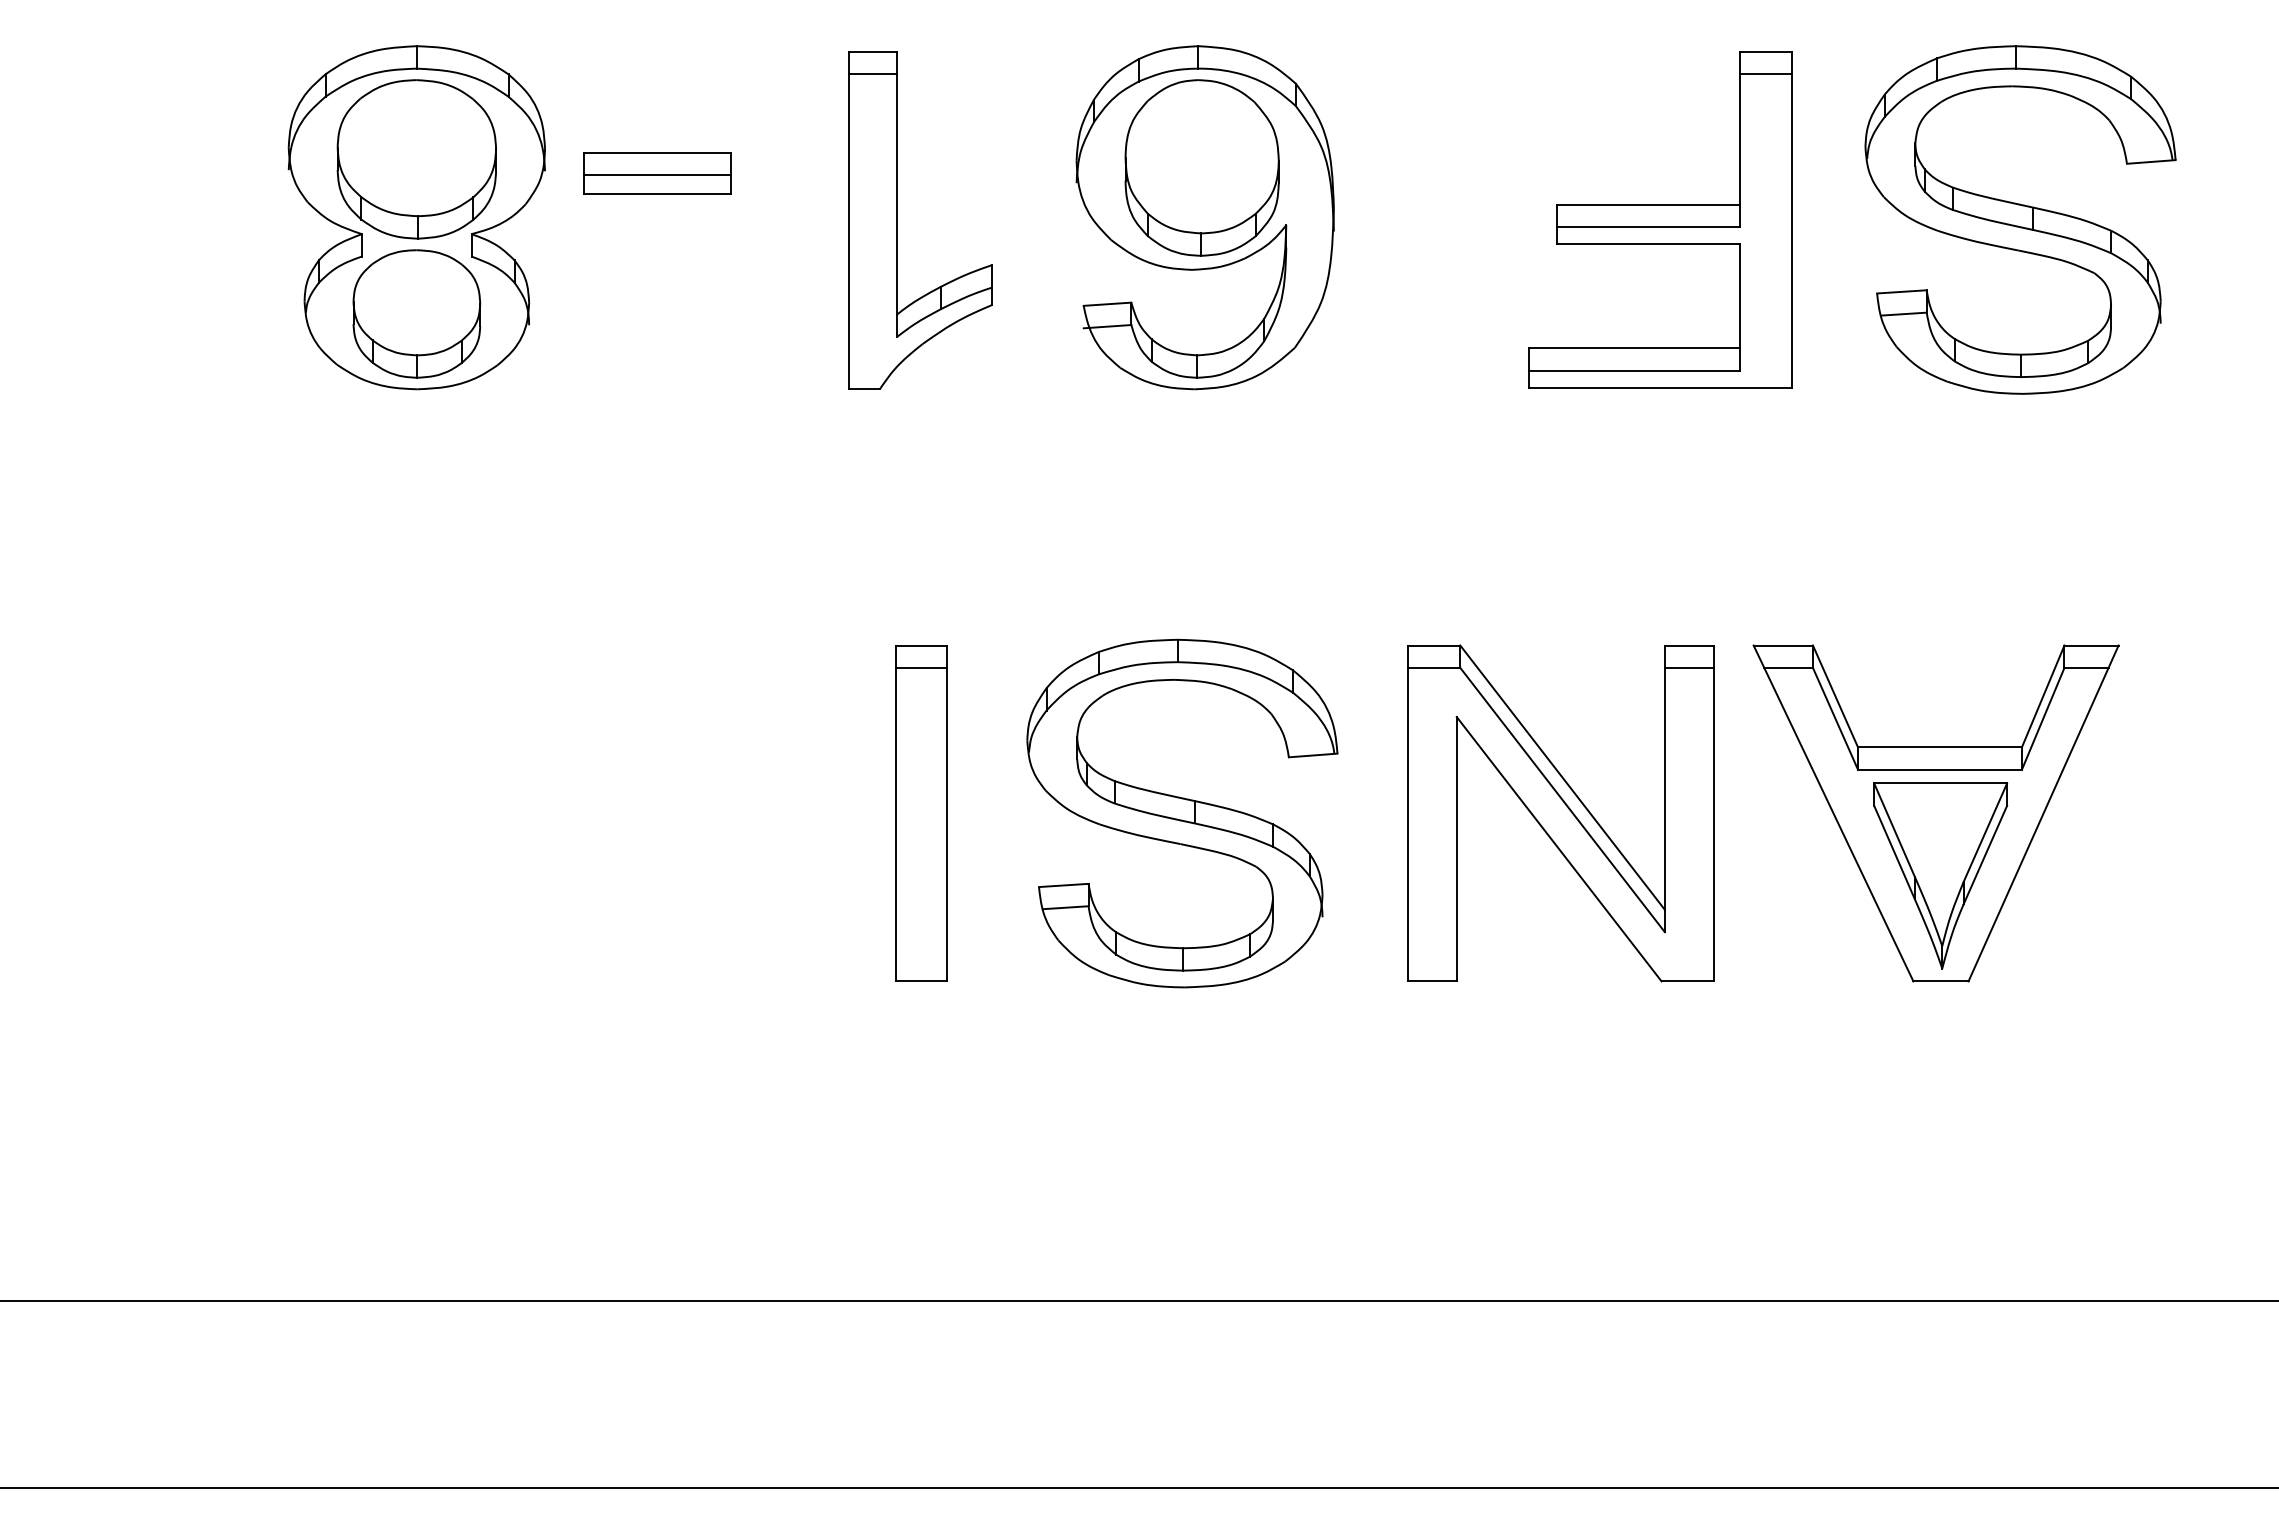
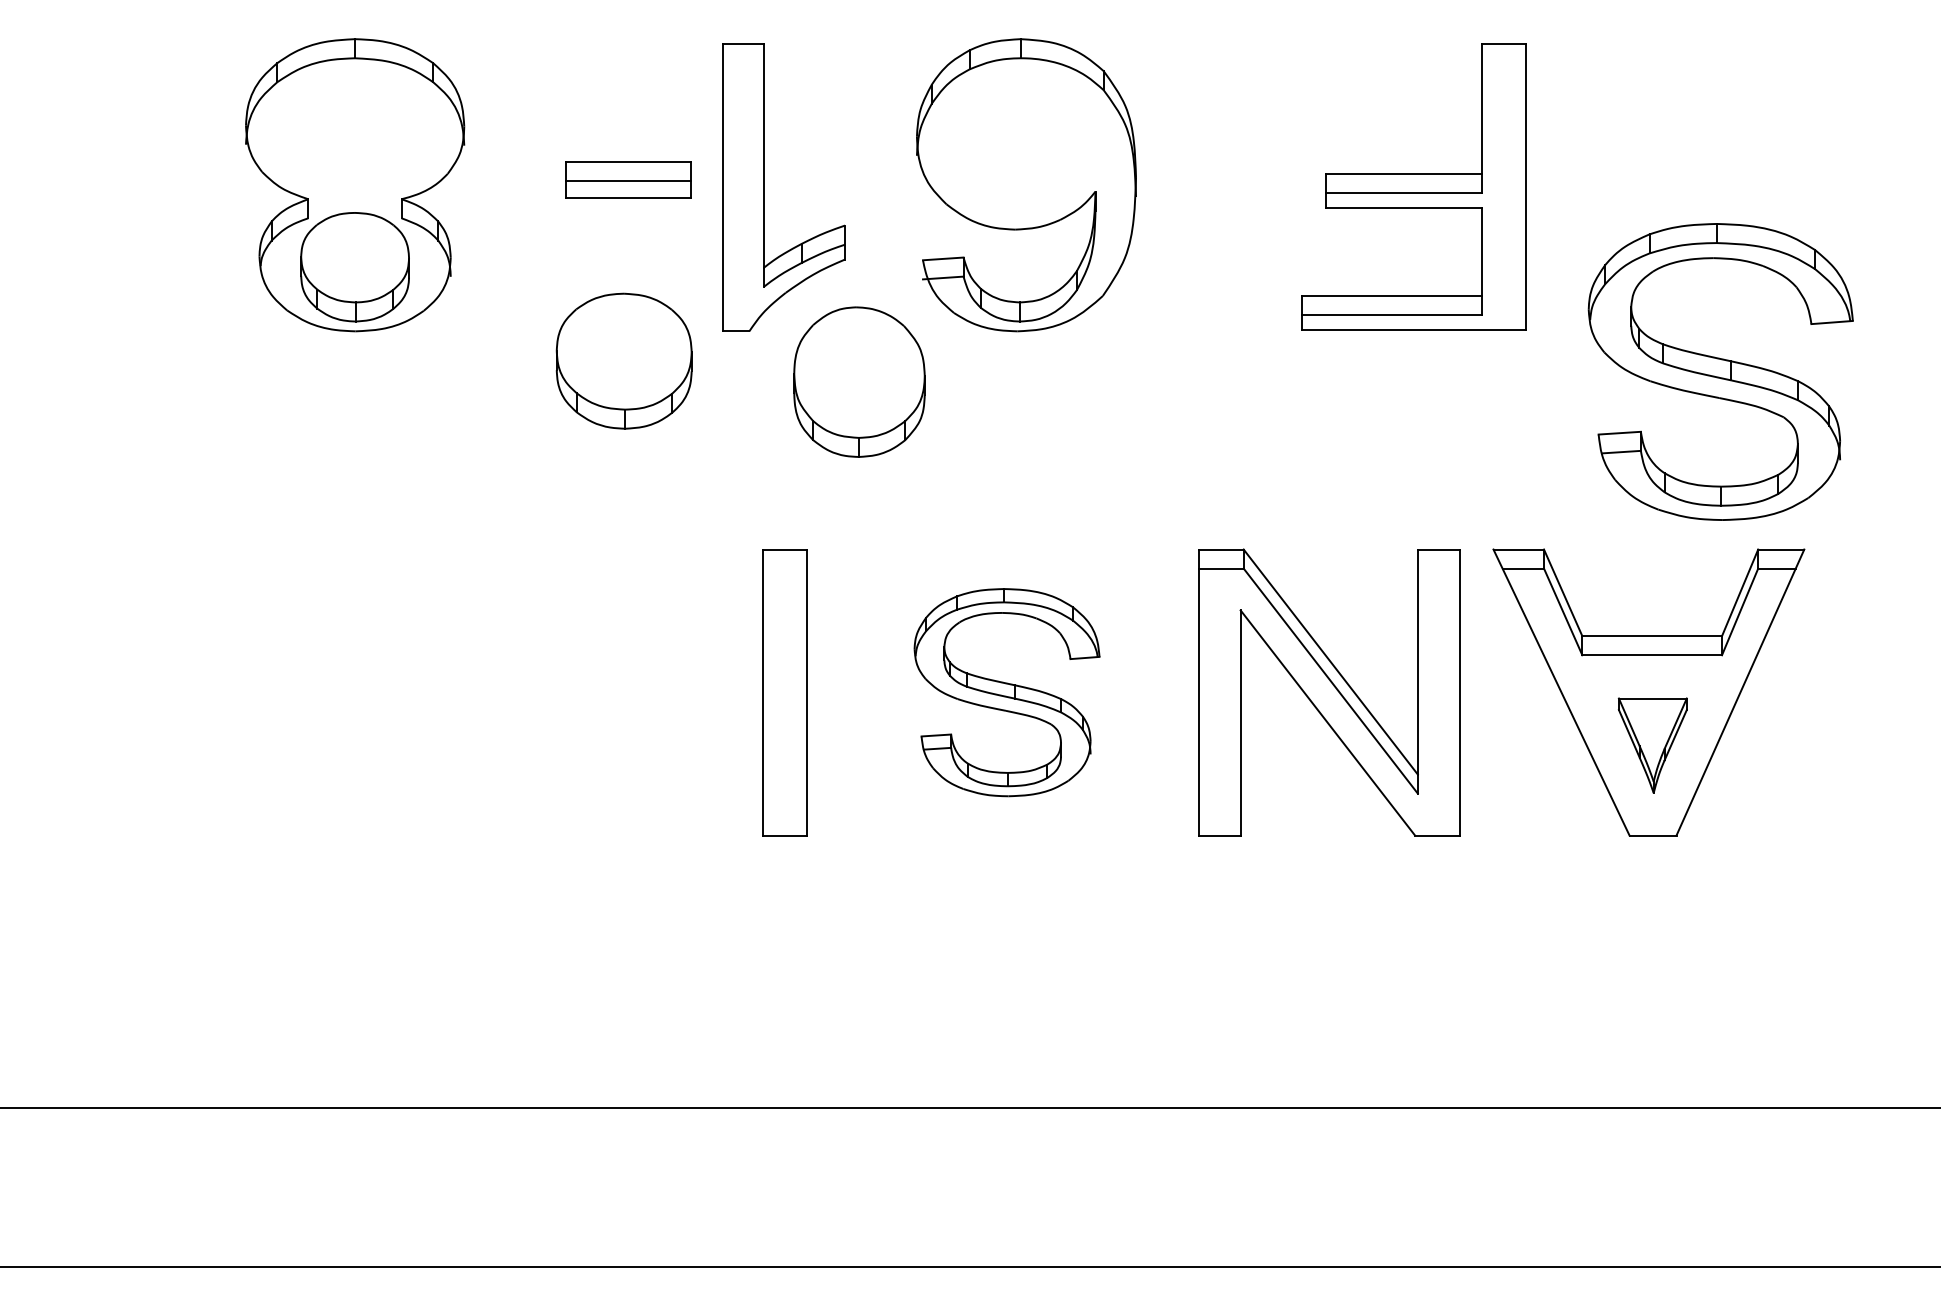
line: (872, 74) -> (743, 63), removed
line: (1765, 74) -> (1503, 63), removed
part: (416, 159) -> (623, 361), moved
part: (1201, 167) -> (858, 381), moved
part: (657, 173) -> (629, 179), moved
part: (2020, 219) -> (1720, 371), moved
line: (921, 667) -> (784, 568), removed
line: (1689, 667) -> (1438, 568), removed
part: (1182, 813) -> (1007, 692), size x0.7
part: (1940, 875) -> (1652, 745), size x0.6

